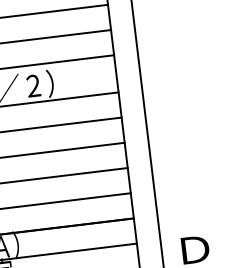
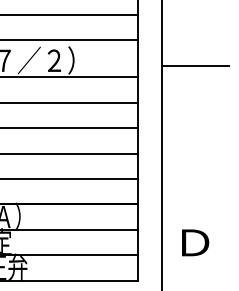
line: (173, 73) -> (194, 65), added

